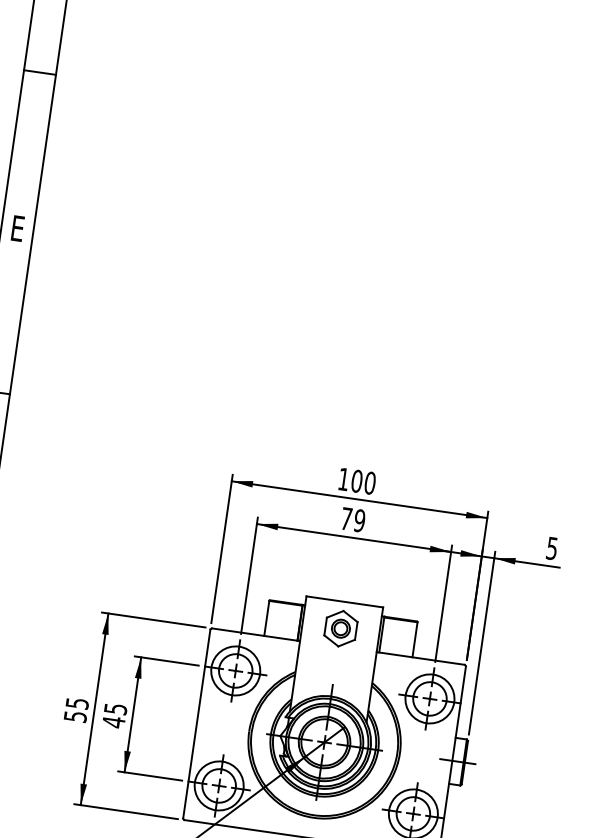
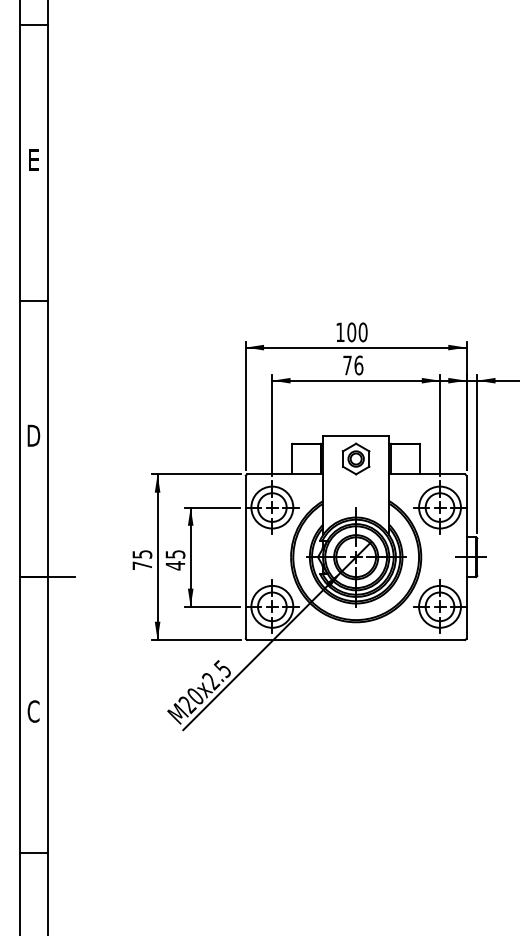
text: (359, 520) -> (358, 365), 79 -> 76
text: (75, 716) -> (142, 565), 55 -> 75

